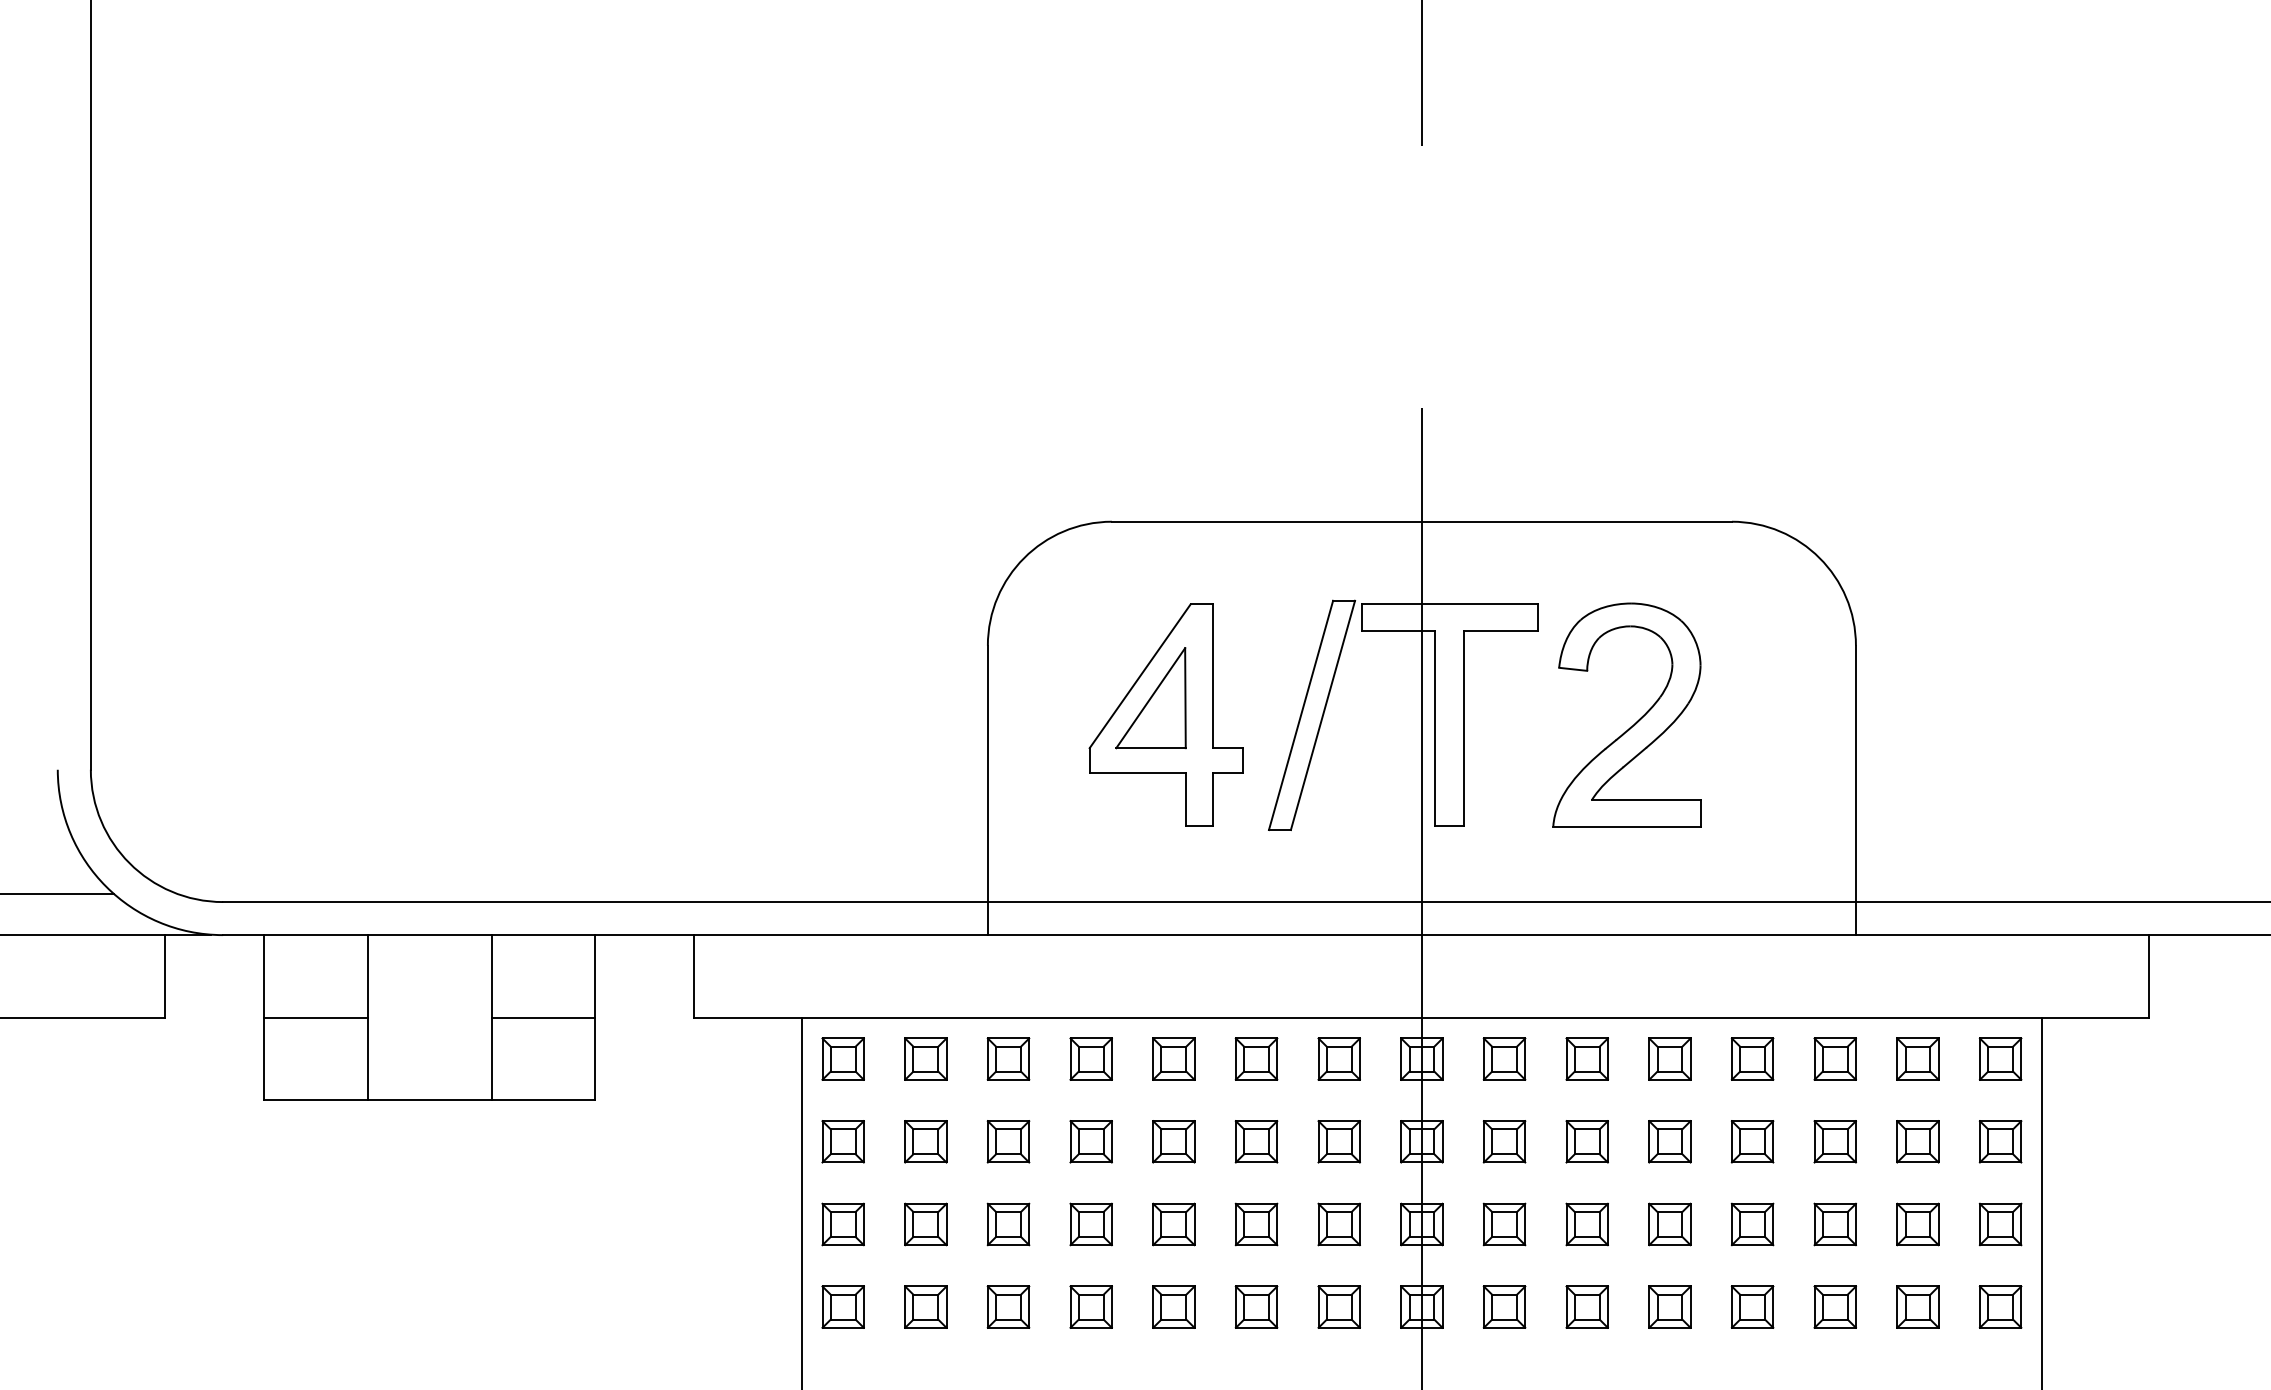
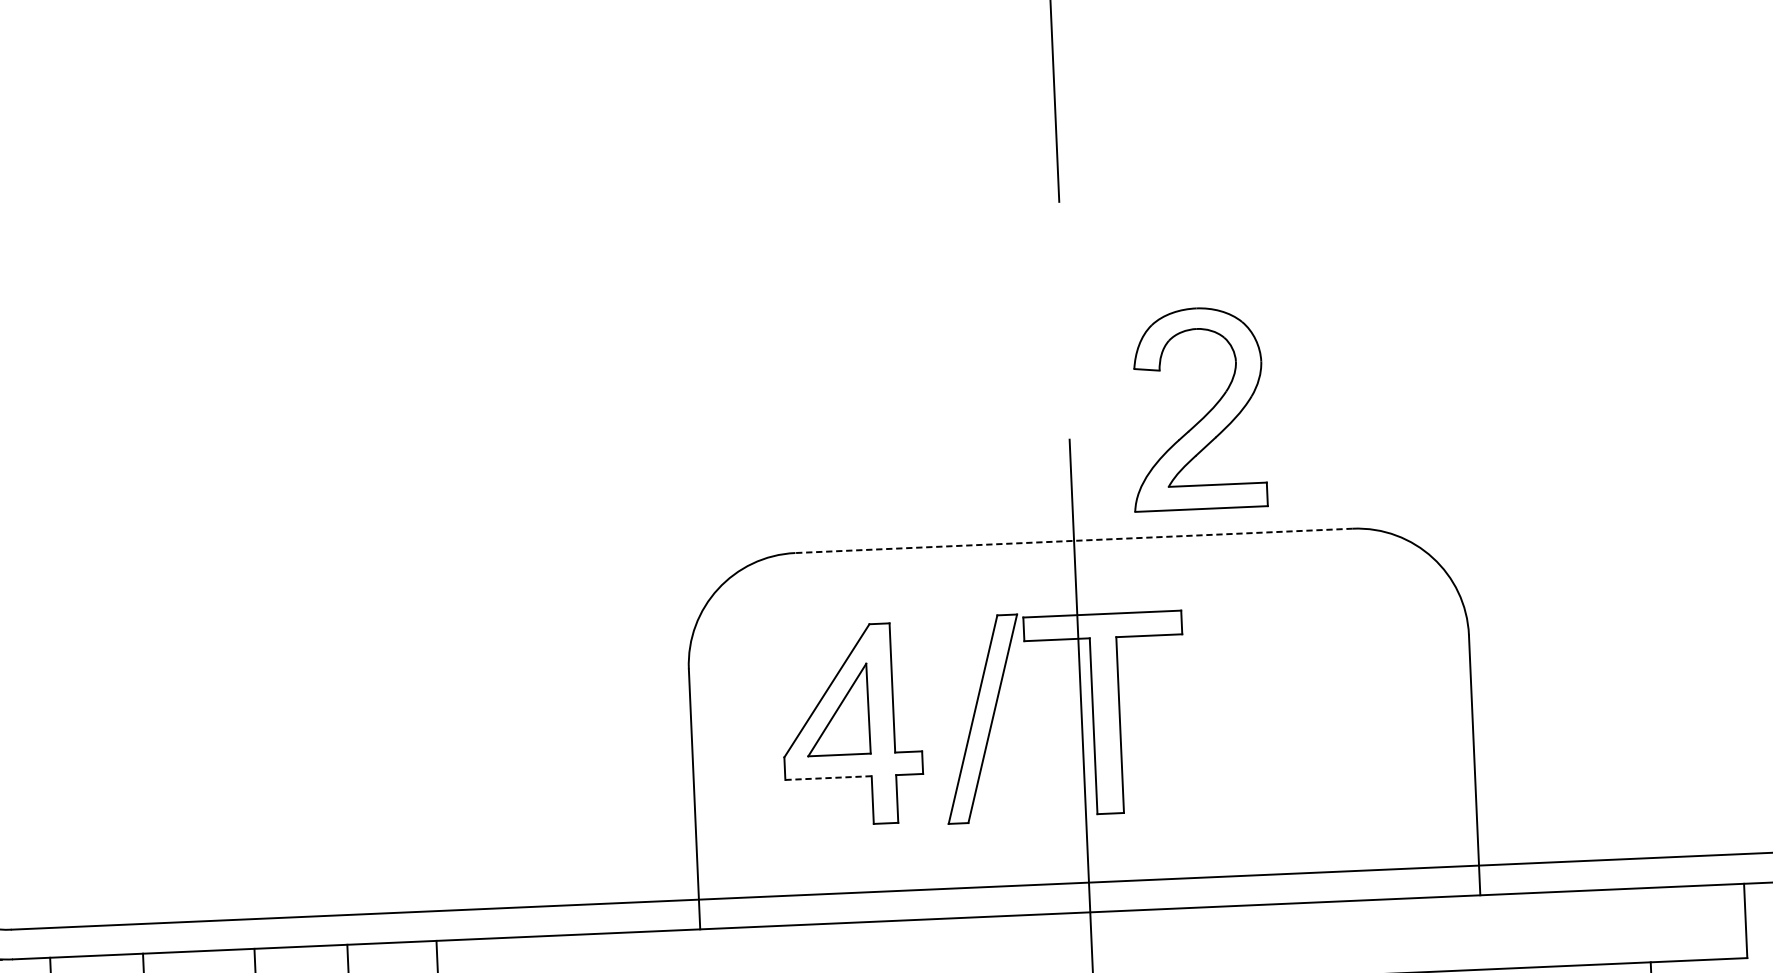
line: (1421, 521) -> (1073, 540), solid -> dashed
part: (1635, 722) -> (1205, 415), moved
line: (1138, 773) -> (829, 778), solid -> dashed

